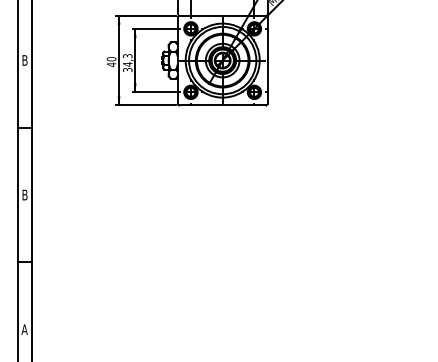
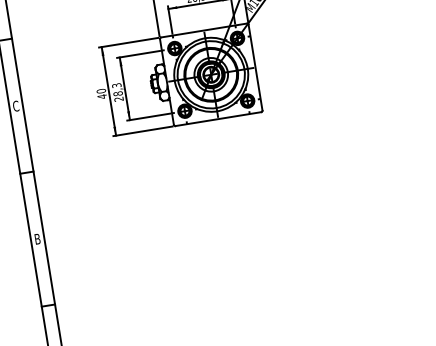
text: (24, 60) -> (15, 106), B -> C
text: (127, 66) -> (118, 95), 34,3 -> 28,3

